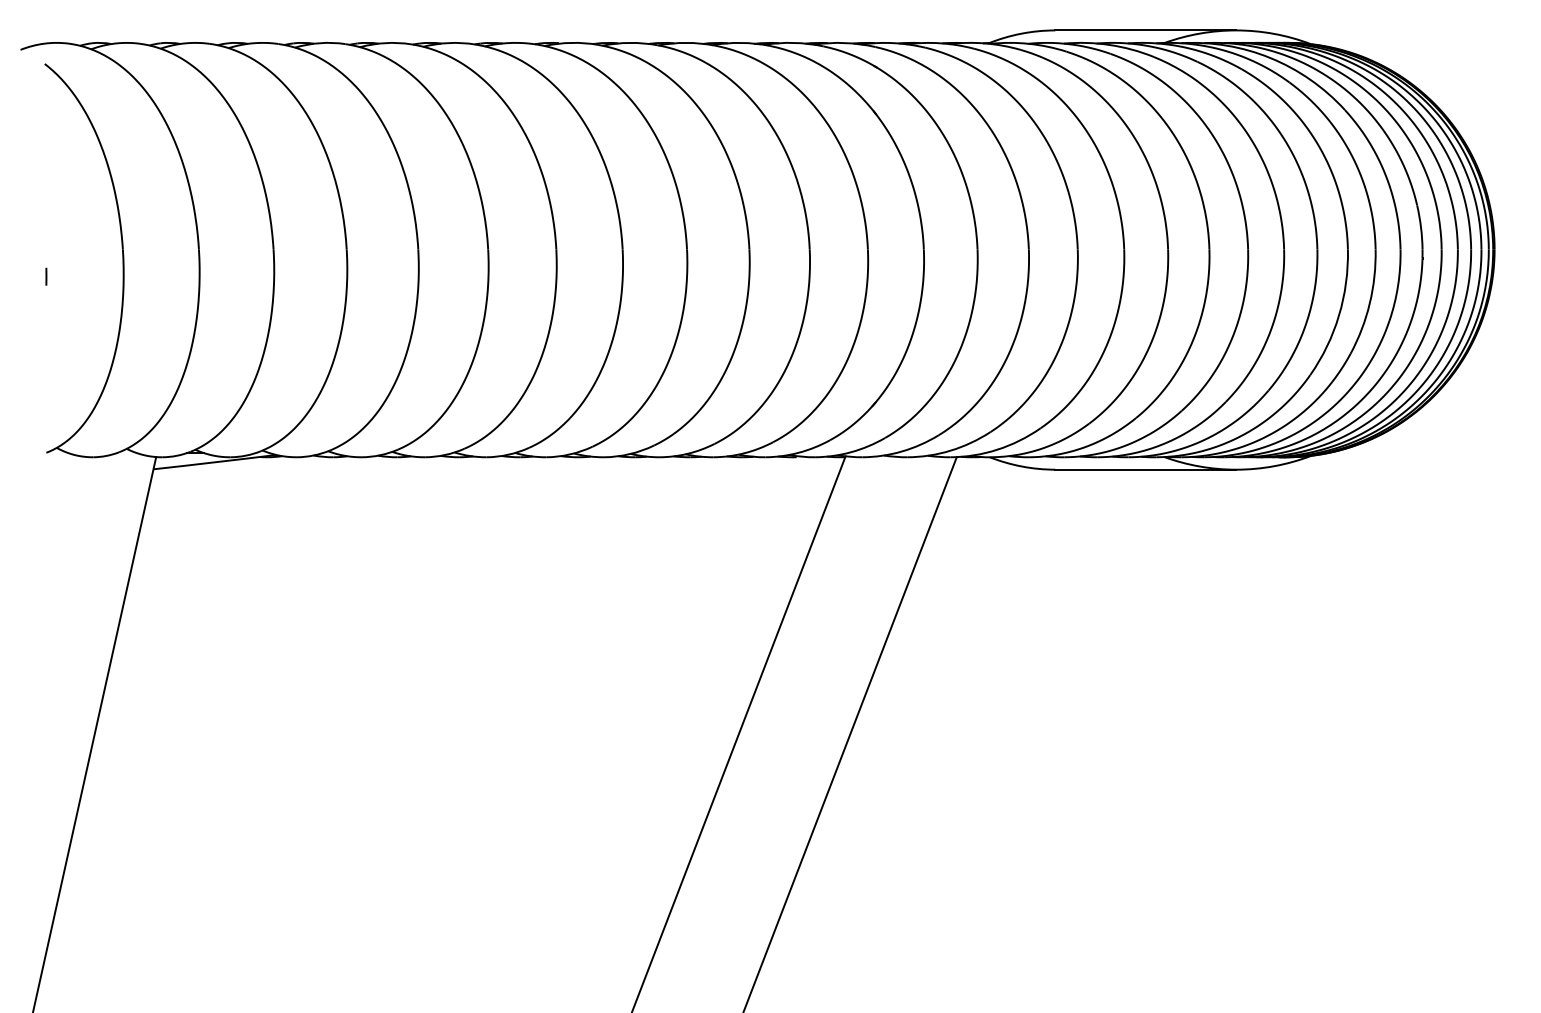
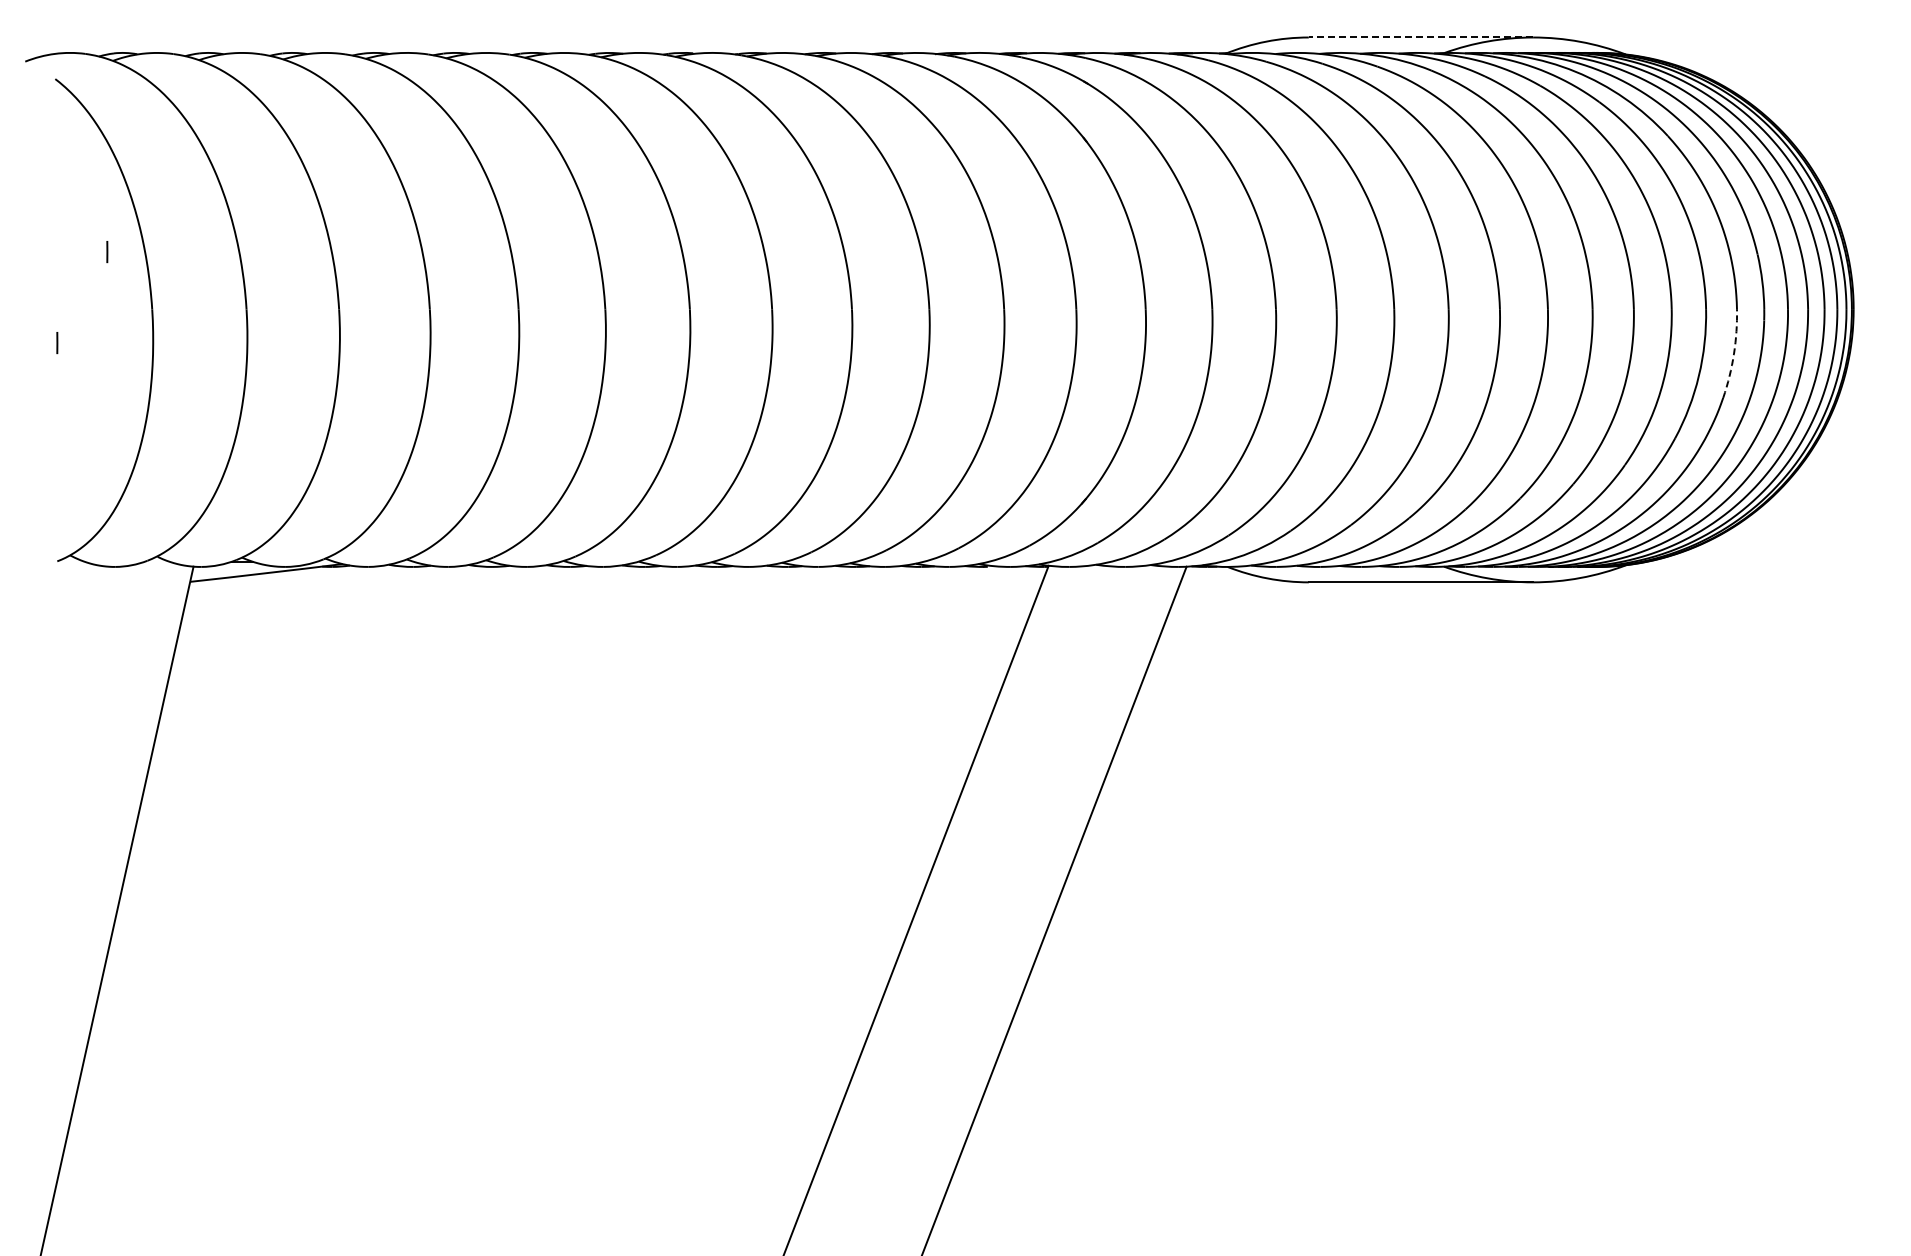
line: (1145, 30) -> (1420, 37), solid -> dashed
line: (86, 203) -> (107, 252), added
arc: (1397, 286) -> (1733, 354), solid -> dashed

